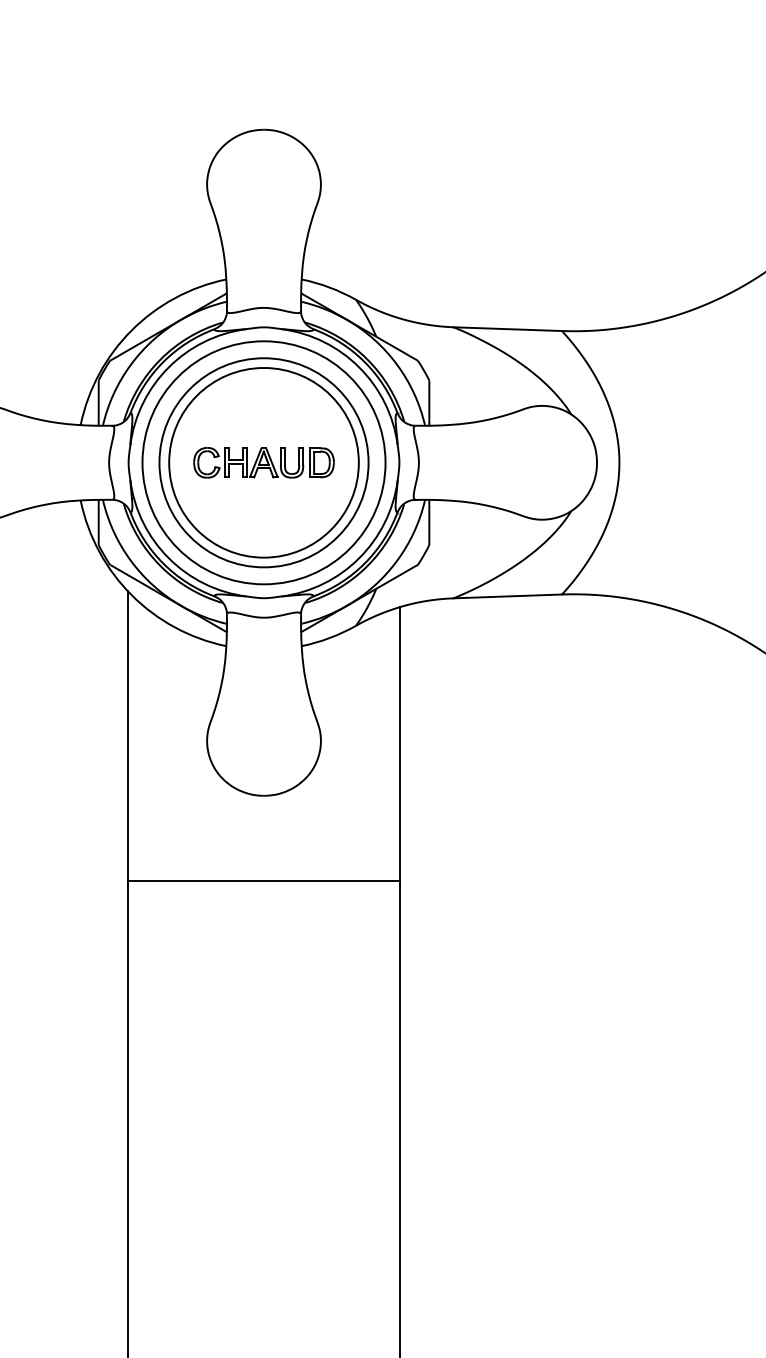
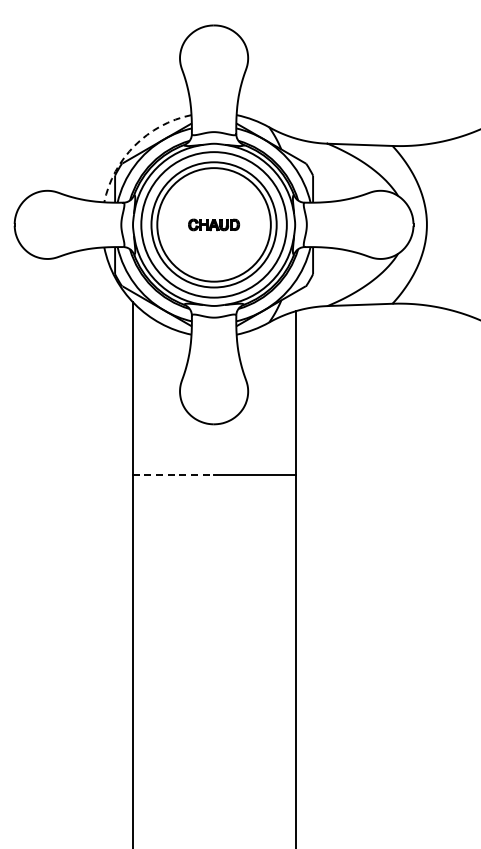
arc: (131, 330) -> (134, 145), solid -> dashed
part: (263, 462) -> (213, 224), size x0.6
line: (196, 881) -> (173, 475), solid -> dashed

